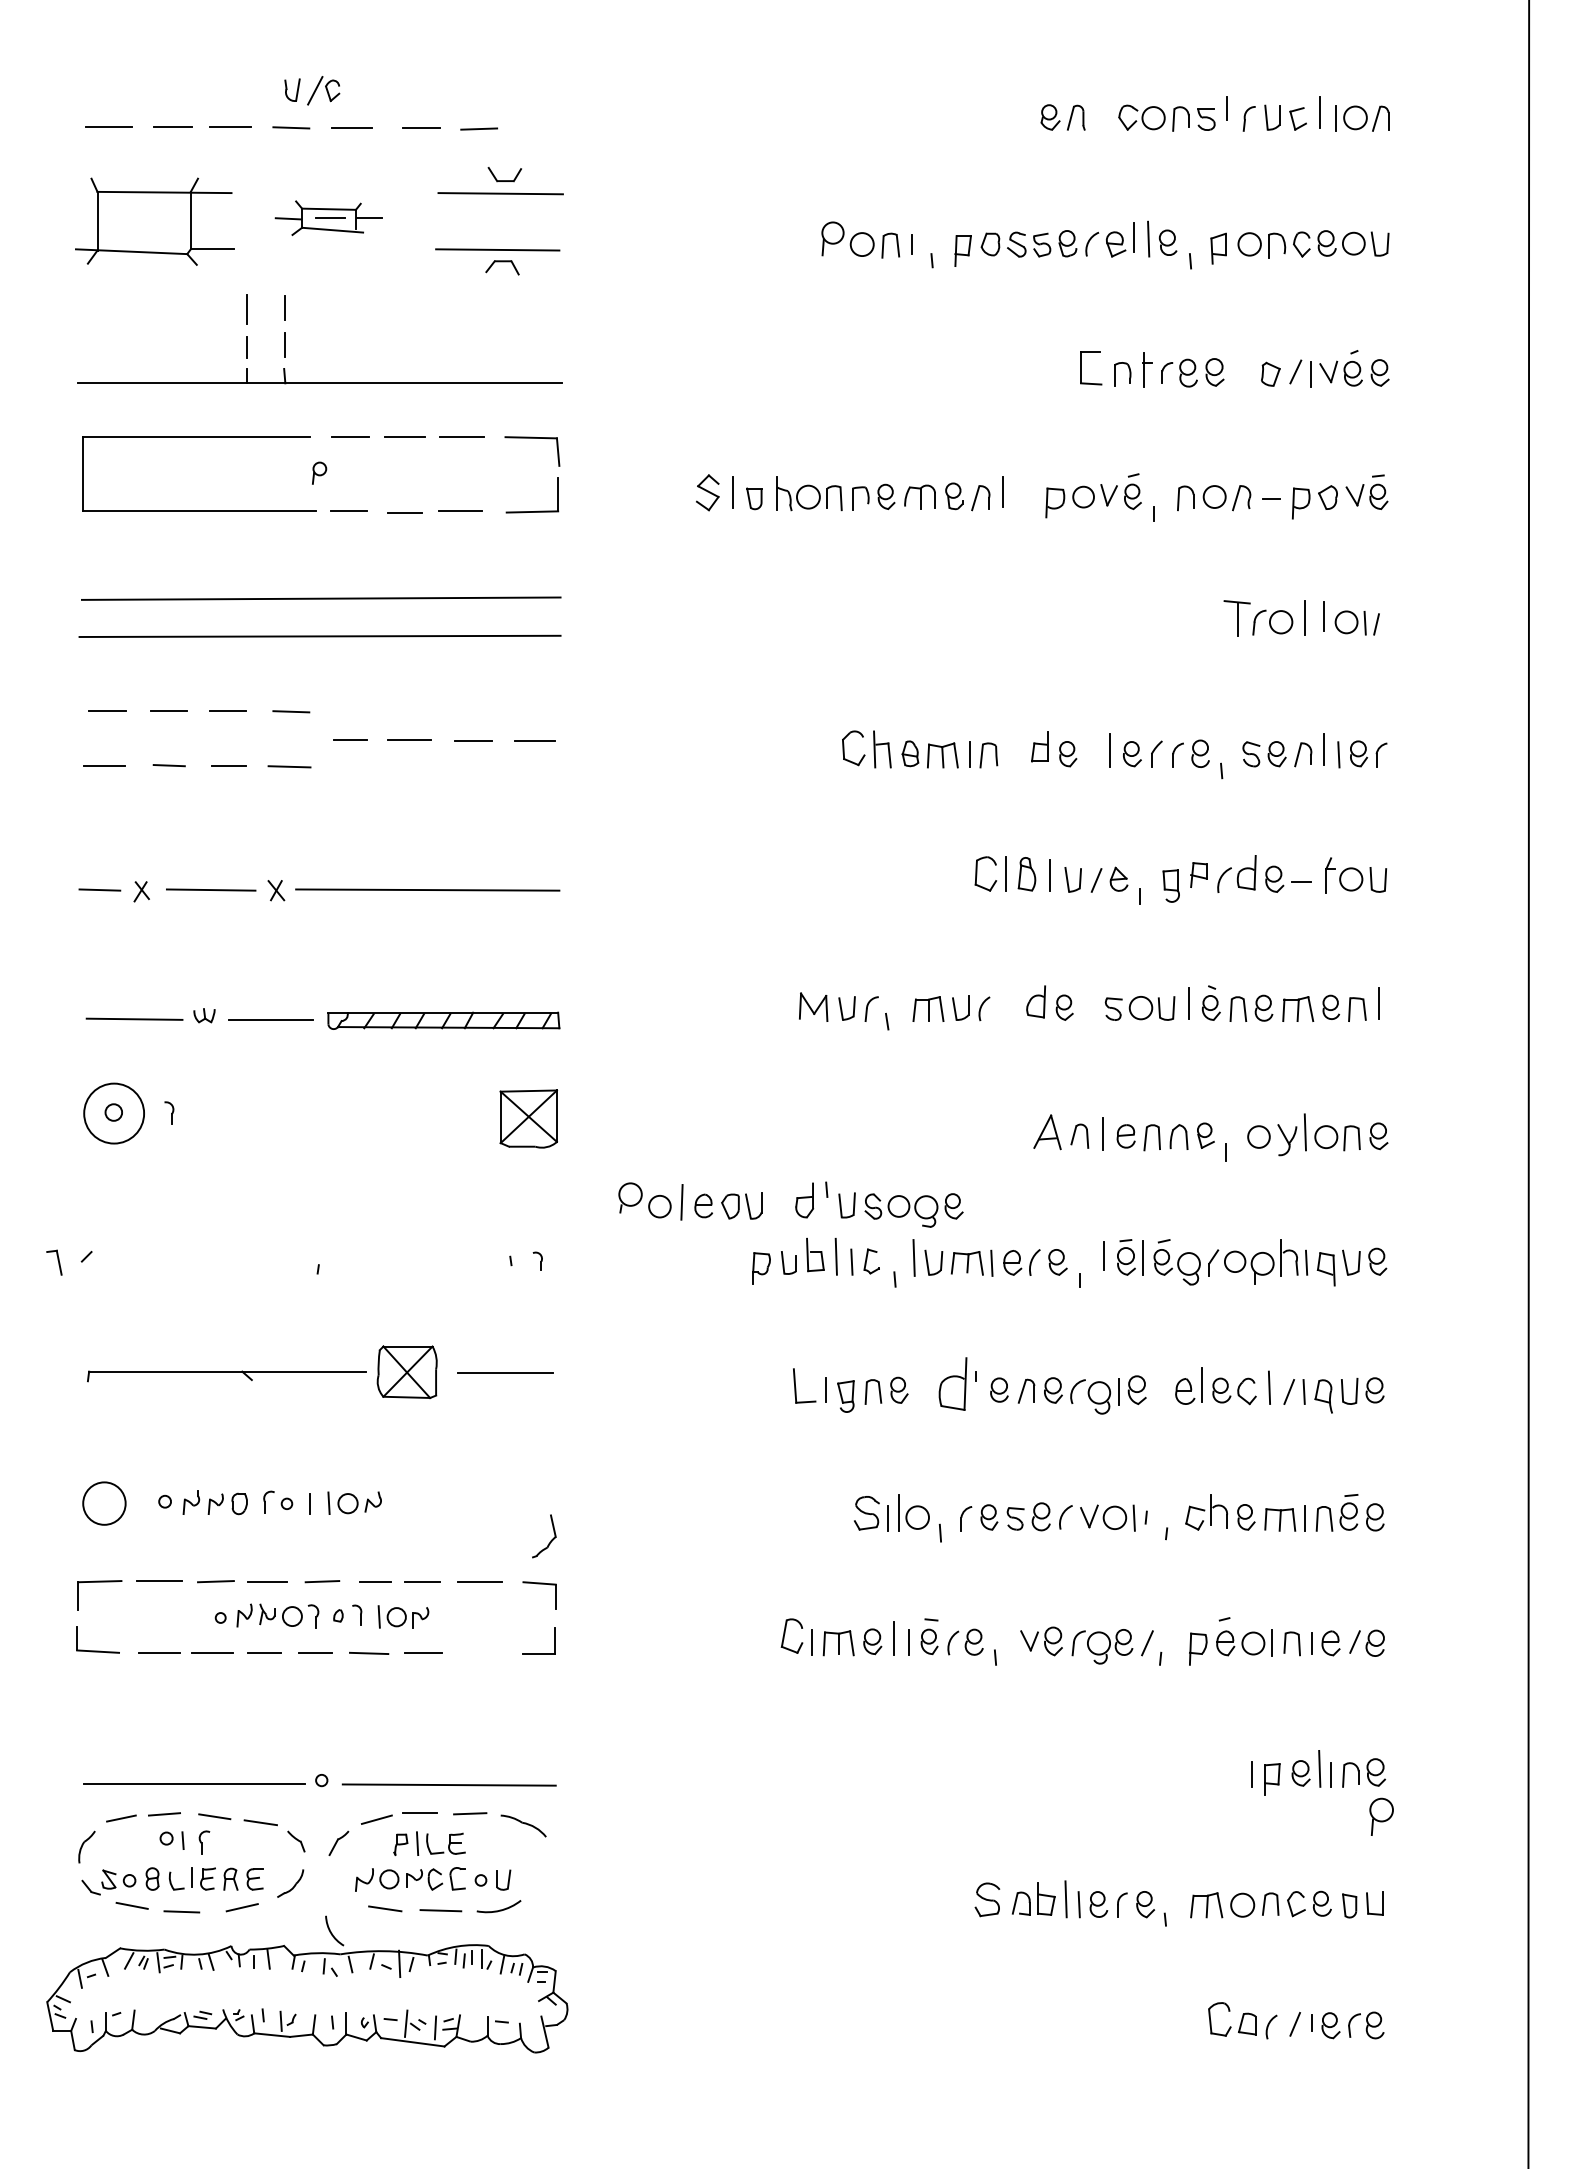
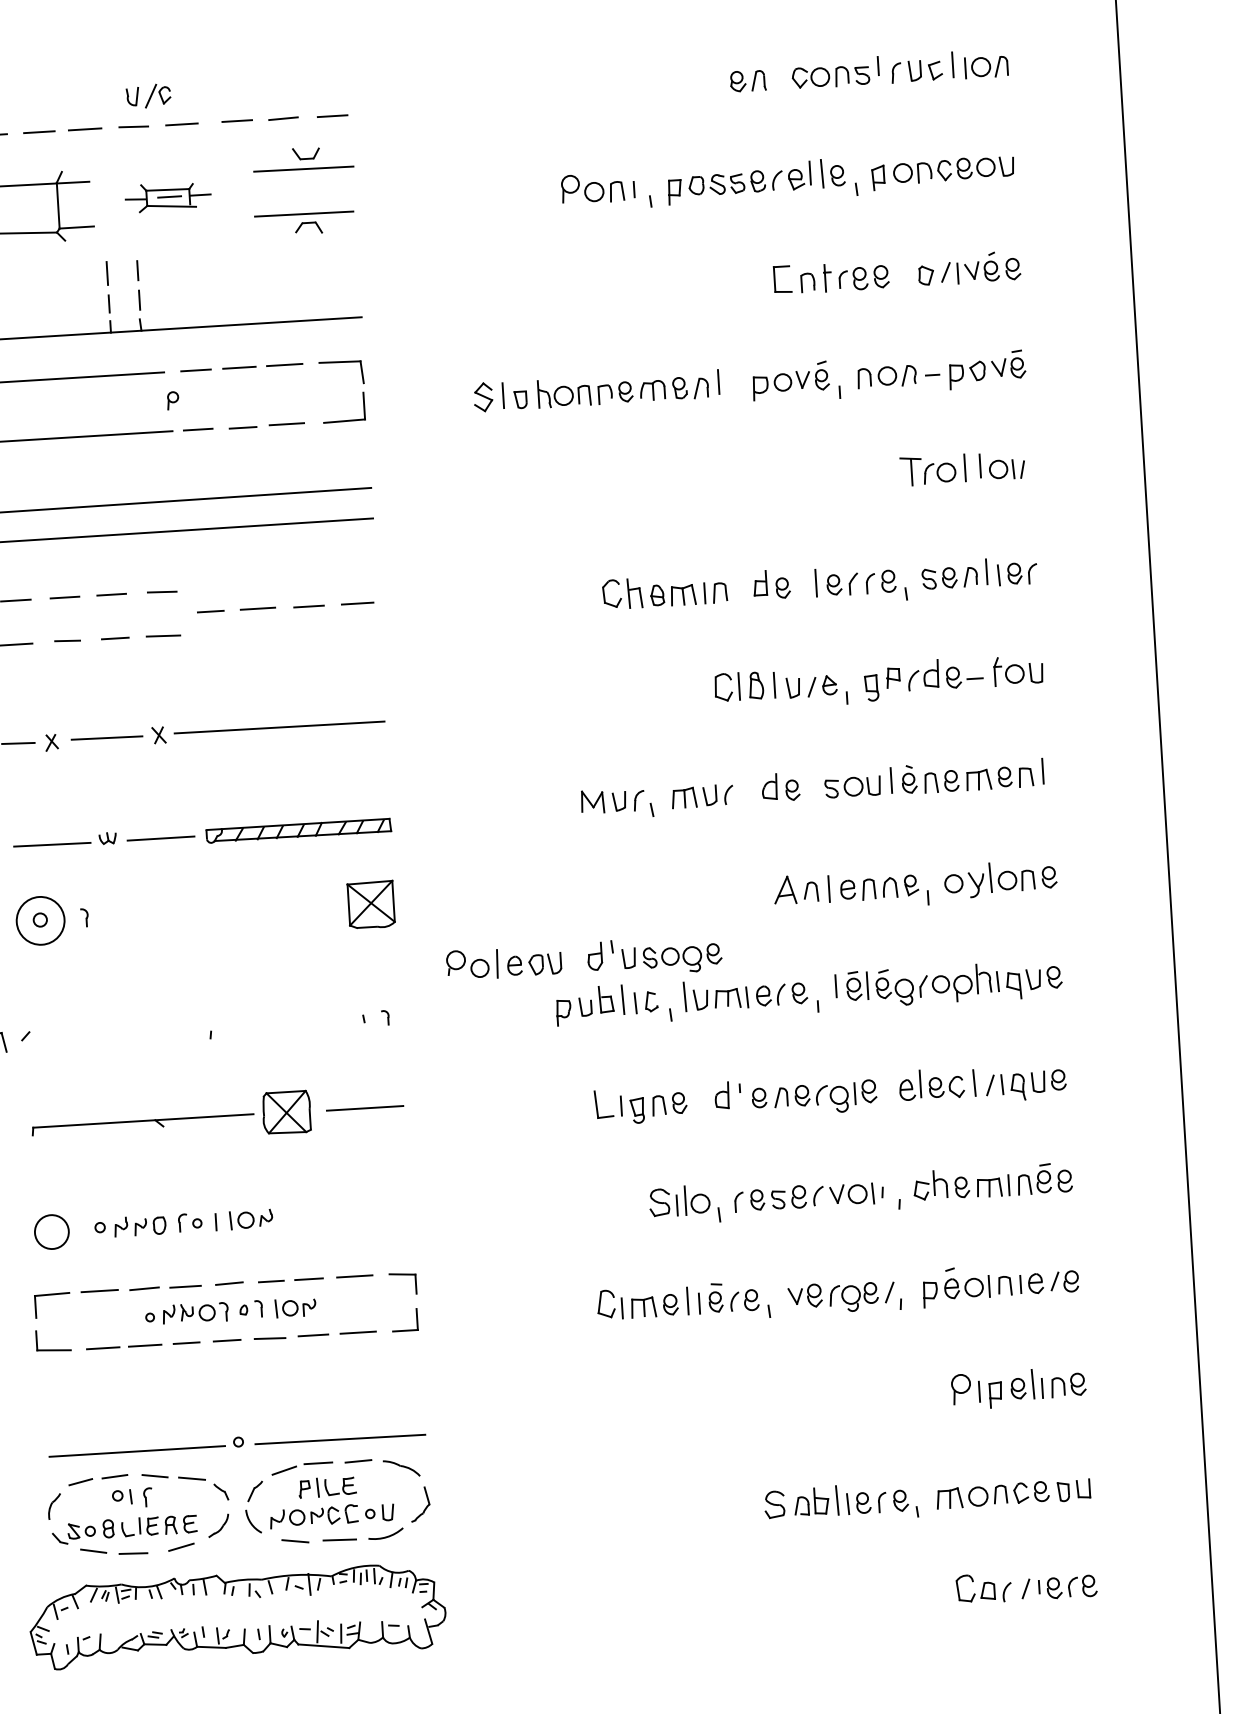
line: (540, 129) -> (332, 116), added
part: (952, 1384) -> (721, 1095), size x0.62
part: (550, 1540) -> (425, 1507), moved
line: (479, 1652) -> (357, 1332), added
part: (1381, 1816) -> (961, 1389), moved
arc: (331, 1931) -> (251, 1522), moved

